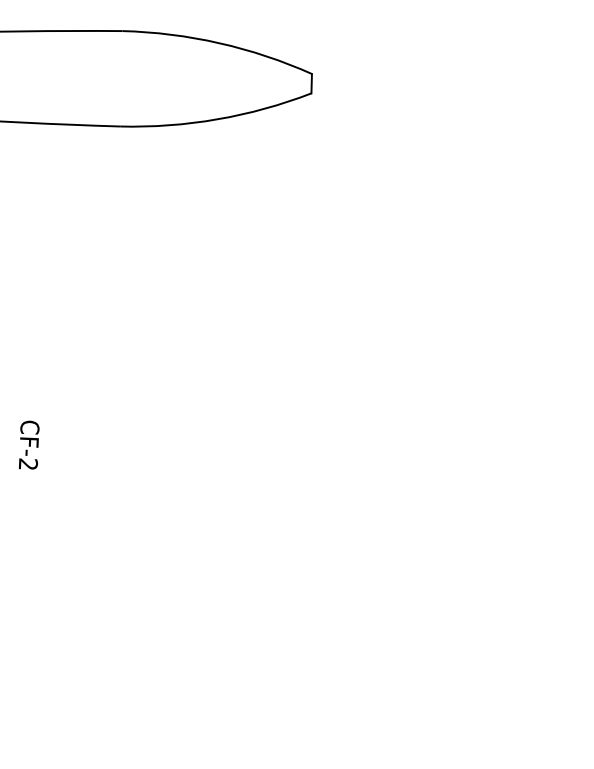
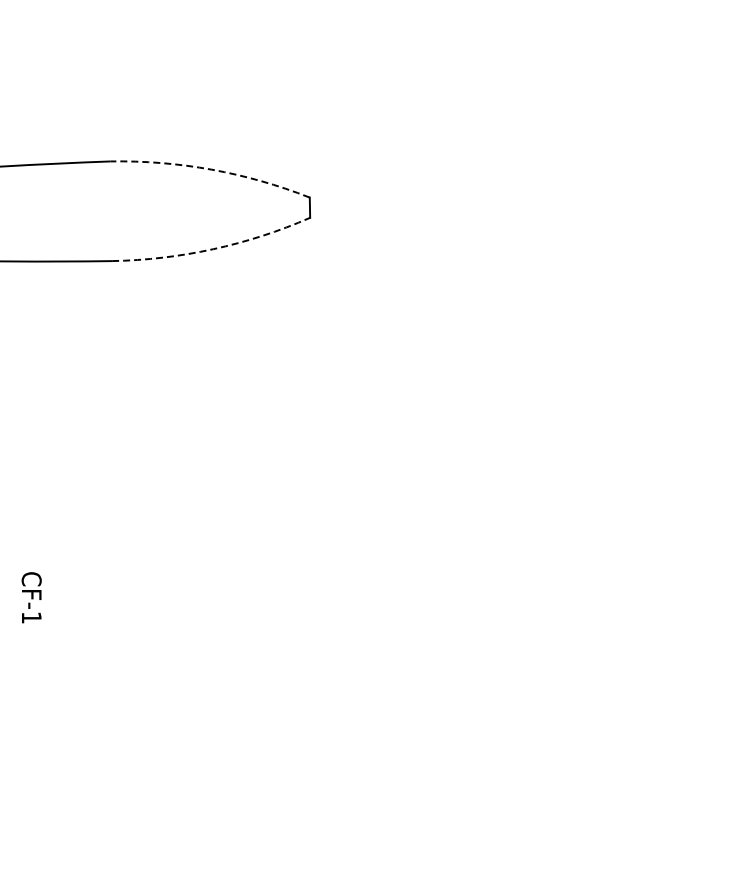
arc: (219, 43) -> (211, 169), solid -> dashed
arc: (217, 119) -> (213, 249), solid -> dashed
text: (28, 464) -> (31, 617), CF-2 -> CF-1

